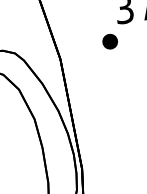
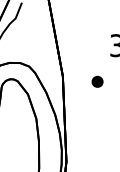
part: (110, 41) -> (97, 81), moved

